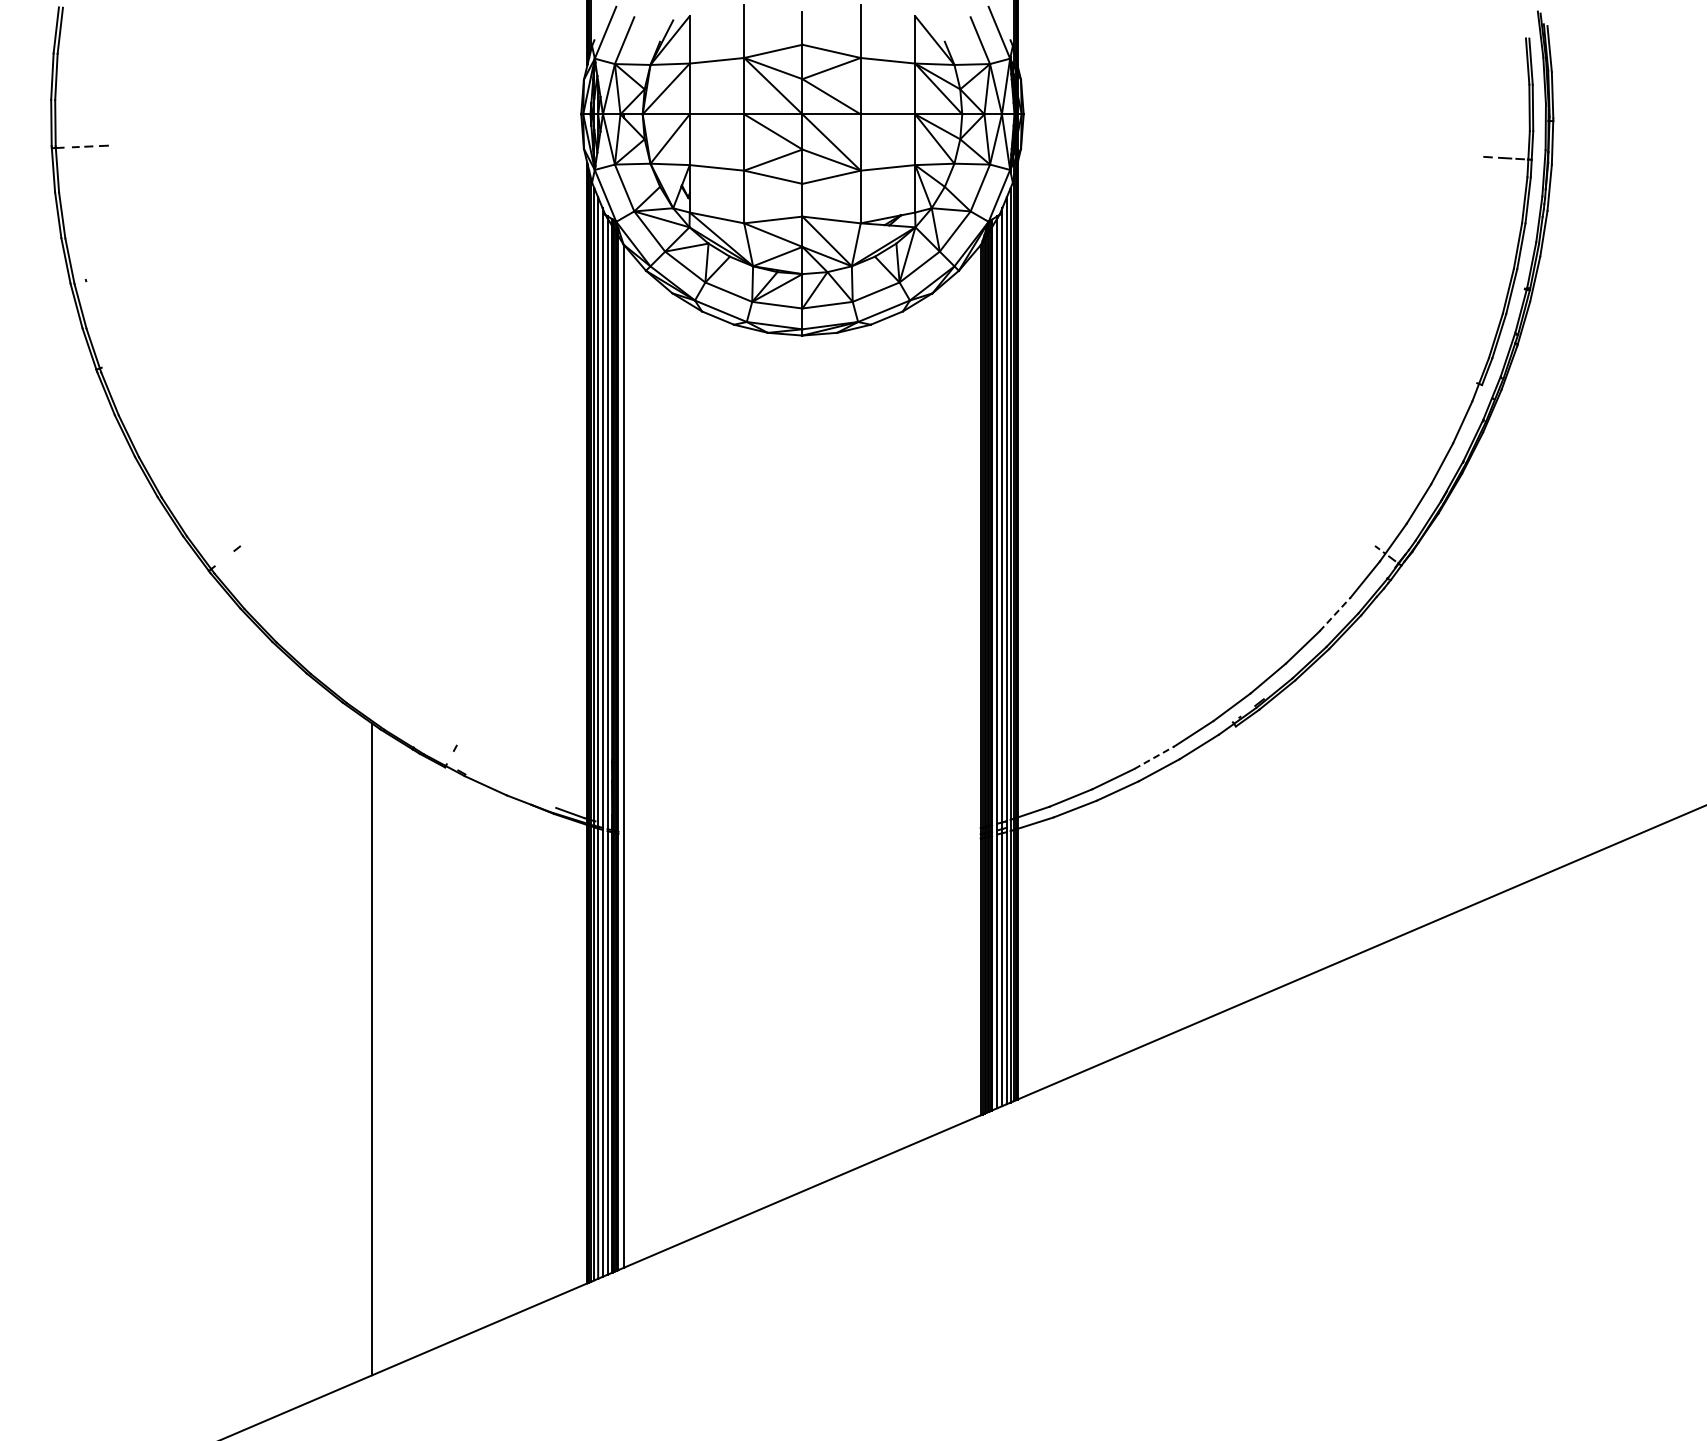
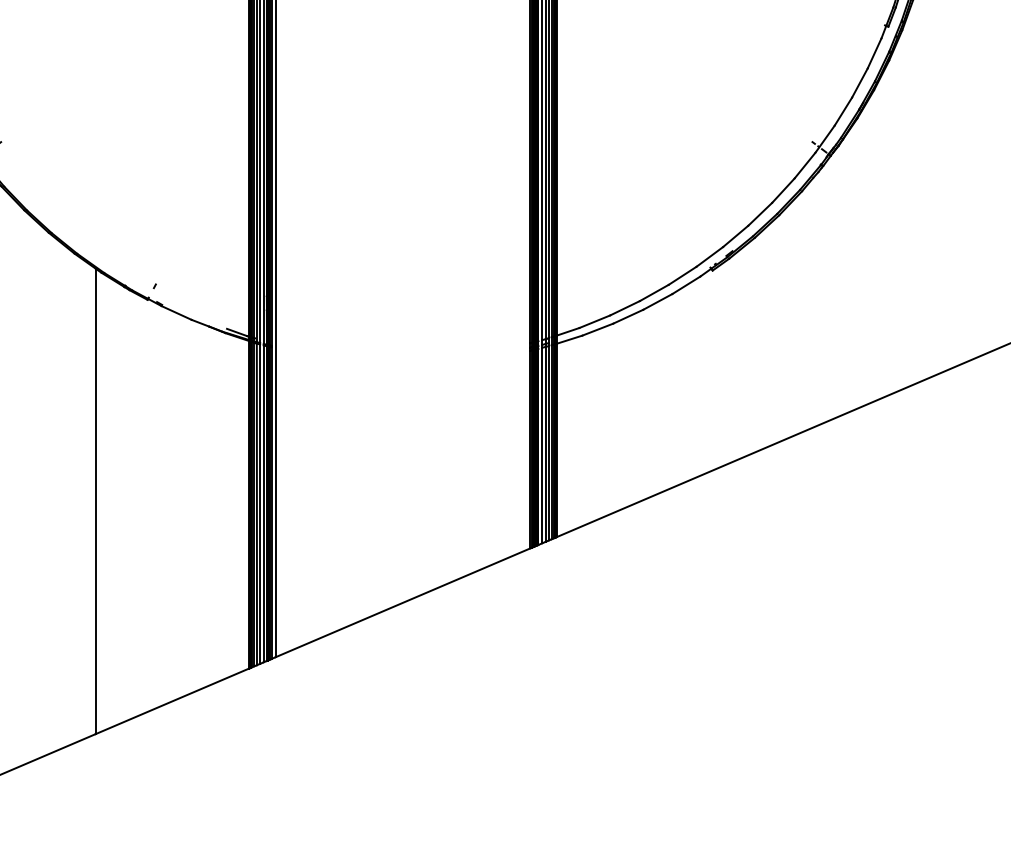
line: (1335, 614) -> (783, 190), dashed -> solid
line: (1154, 757) -> (654, 292), dashed -> solid

